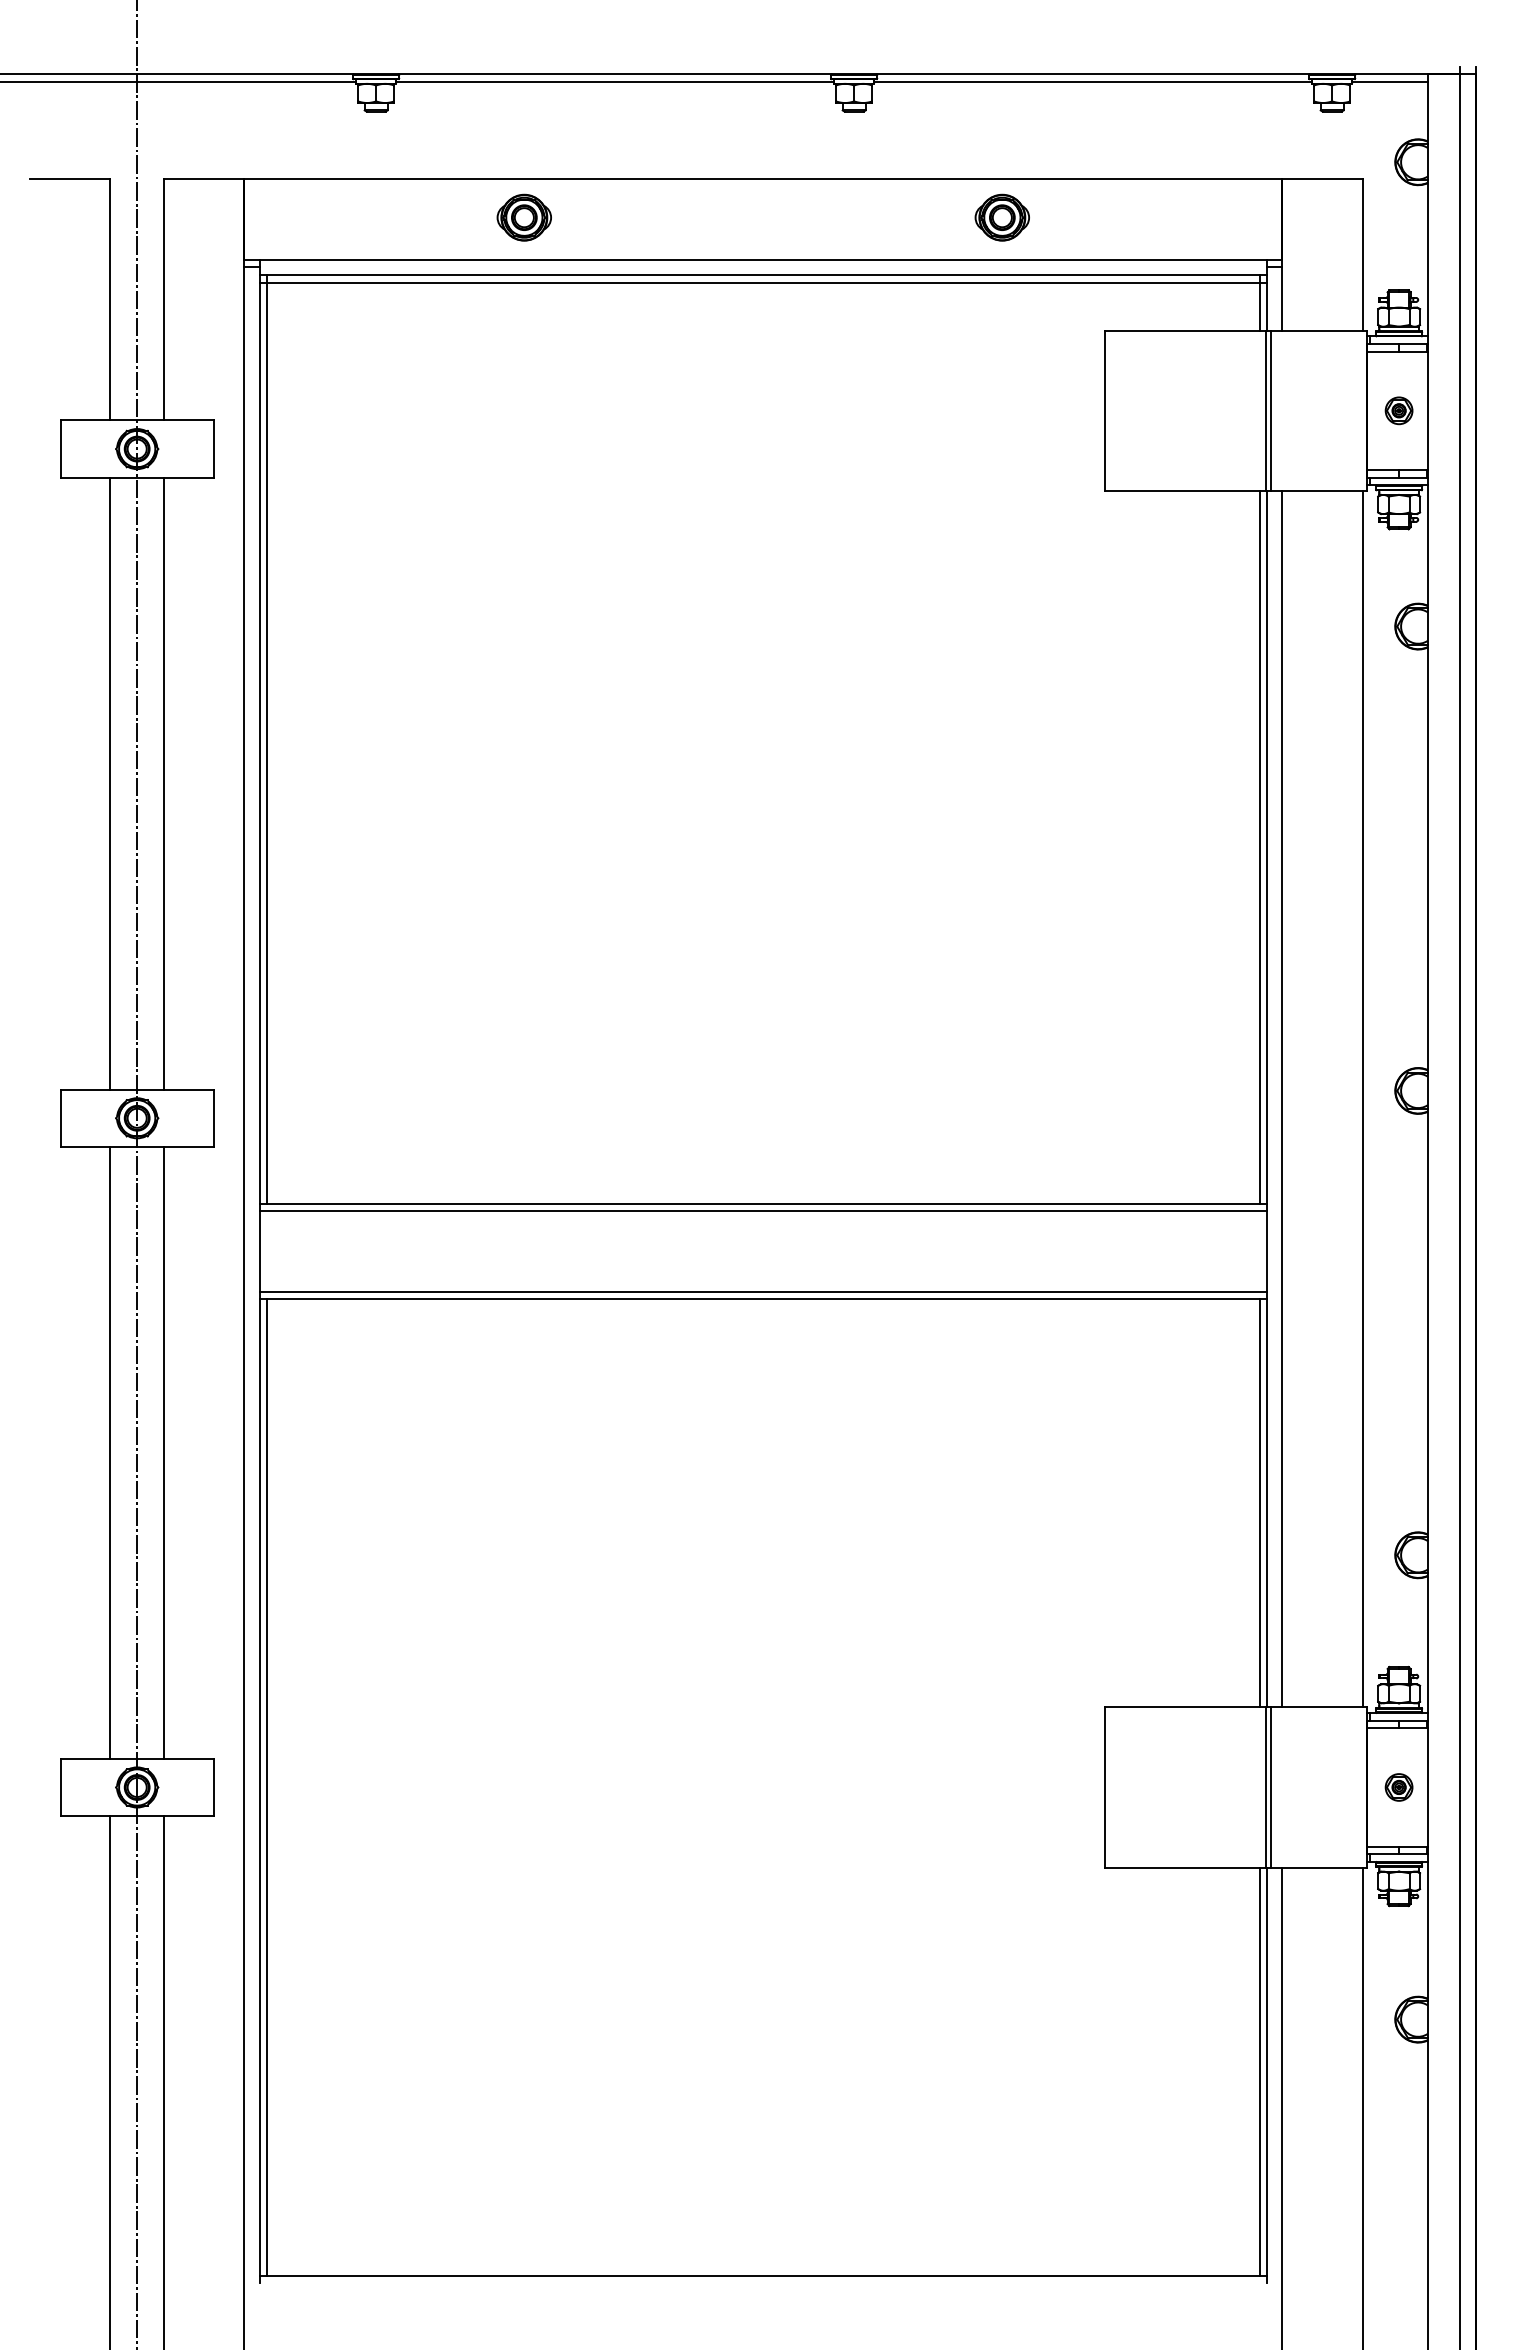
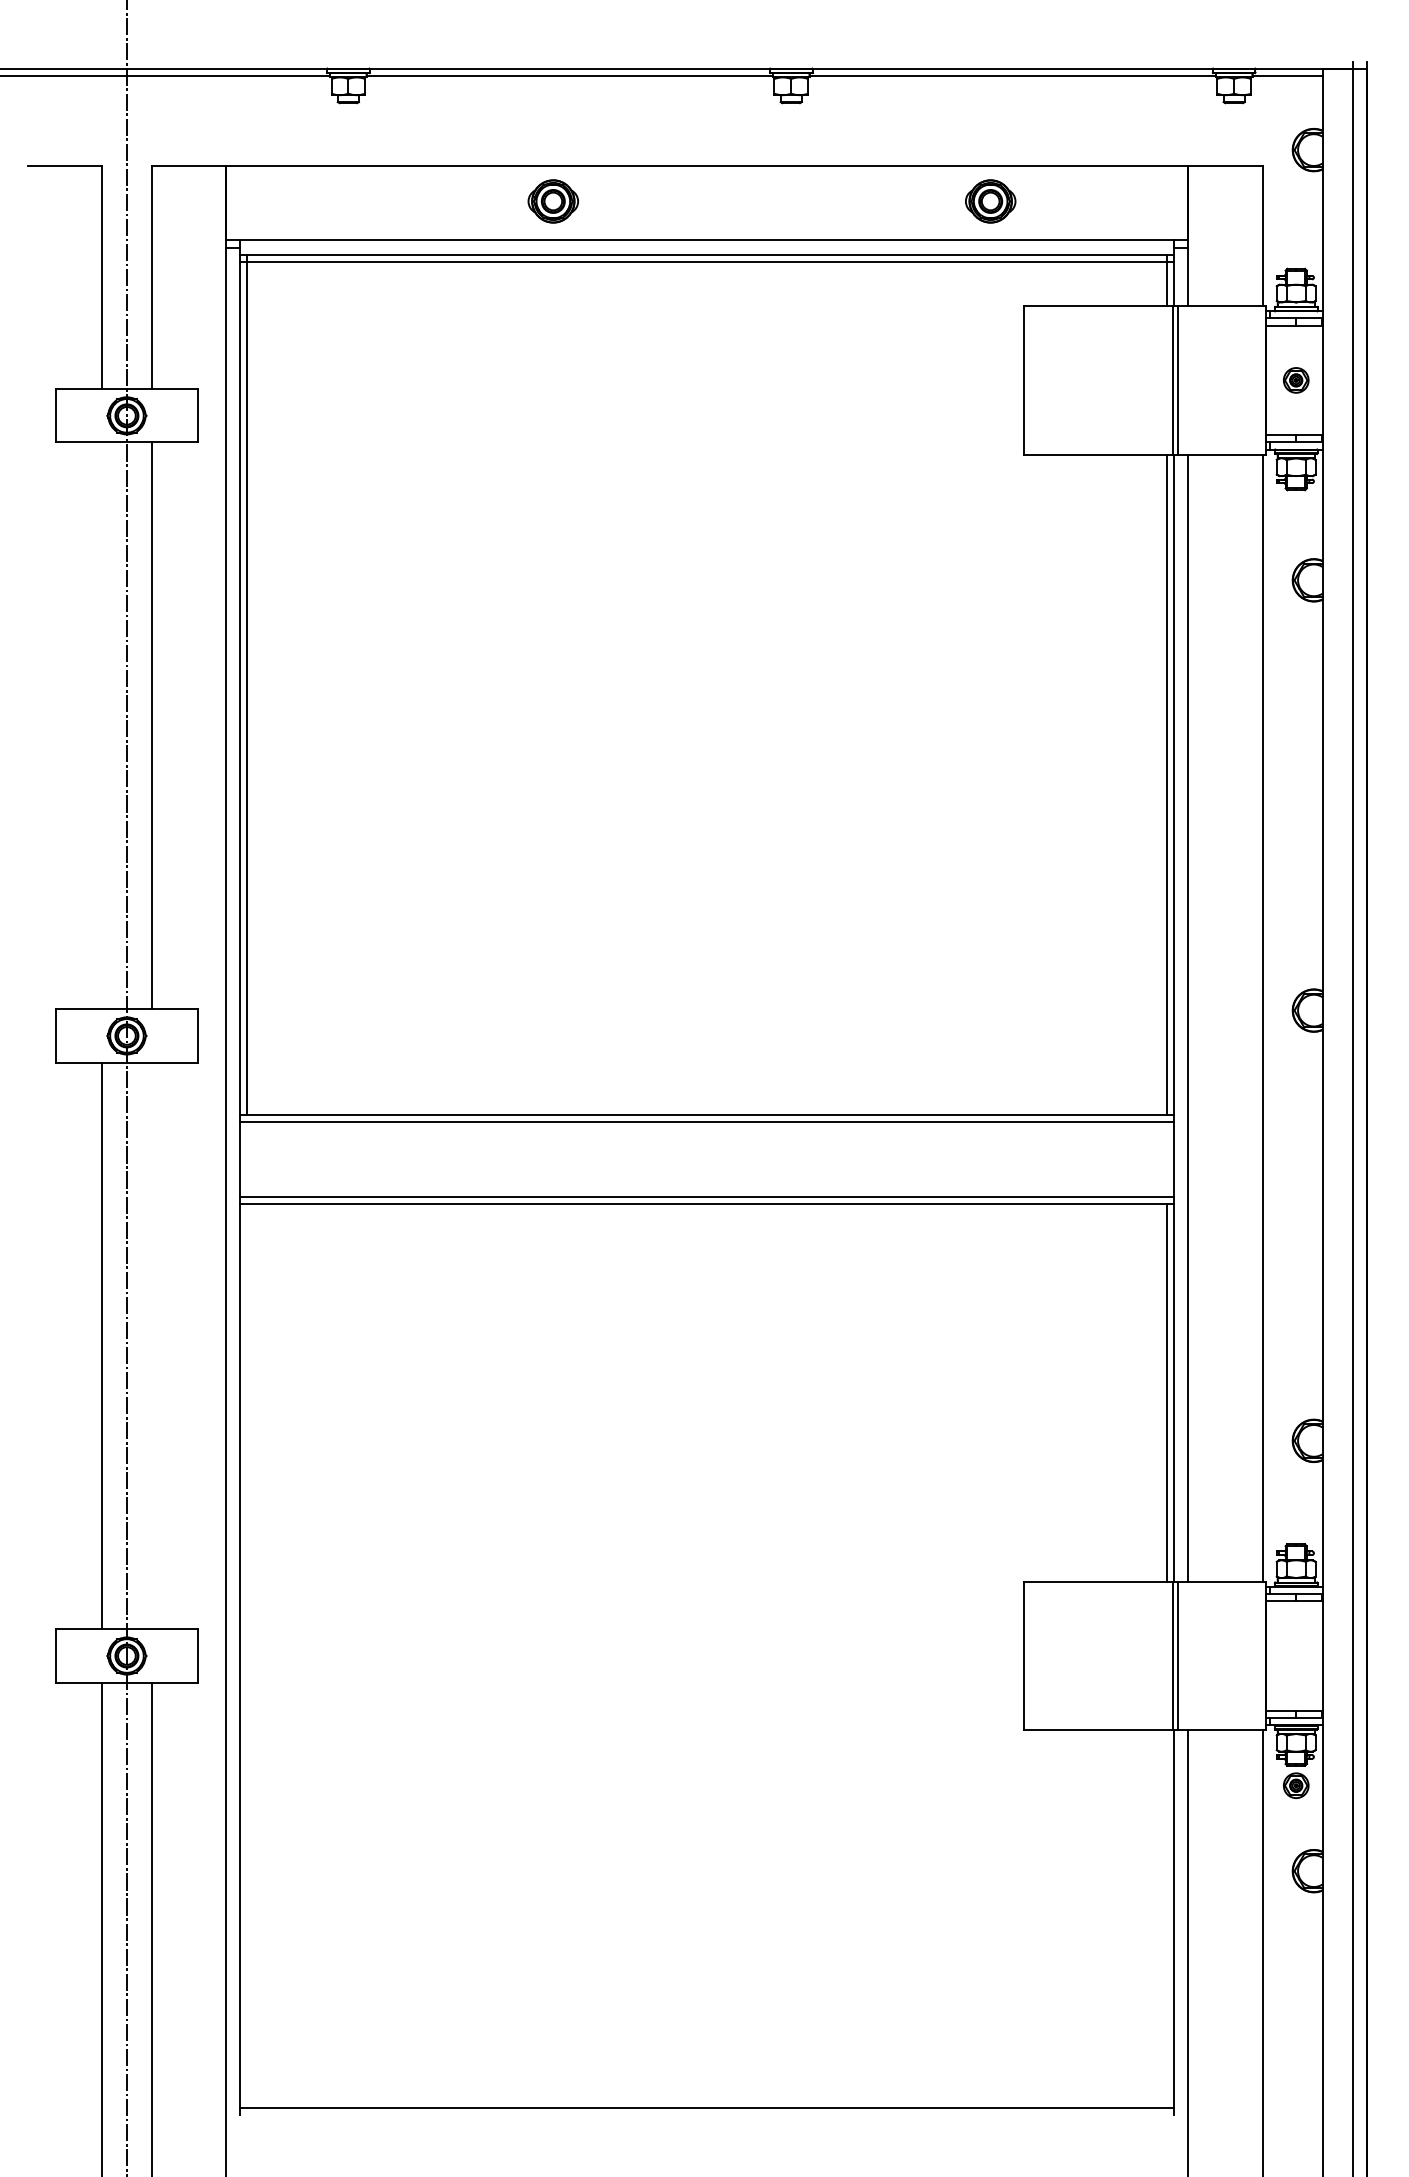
part: (523, 217) -> (552, 201), moved
part: (1001, 217) -> (989, 201), moved
line: (110, 783) -> (102, 725), removed
line: (163, 1452) -> (151, 1345), removed
line: (267, 1787) -> (247, 1656), removed
part: (1398, 1787) -> (1295, 1785), moved
line: (1259, 2071) -> (1166, 1919), removed

